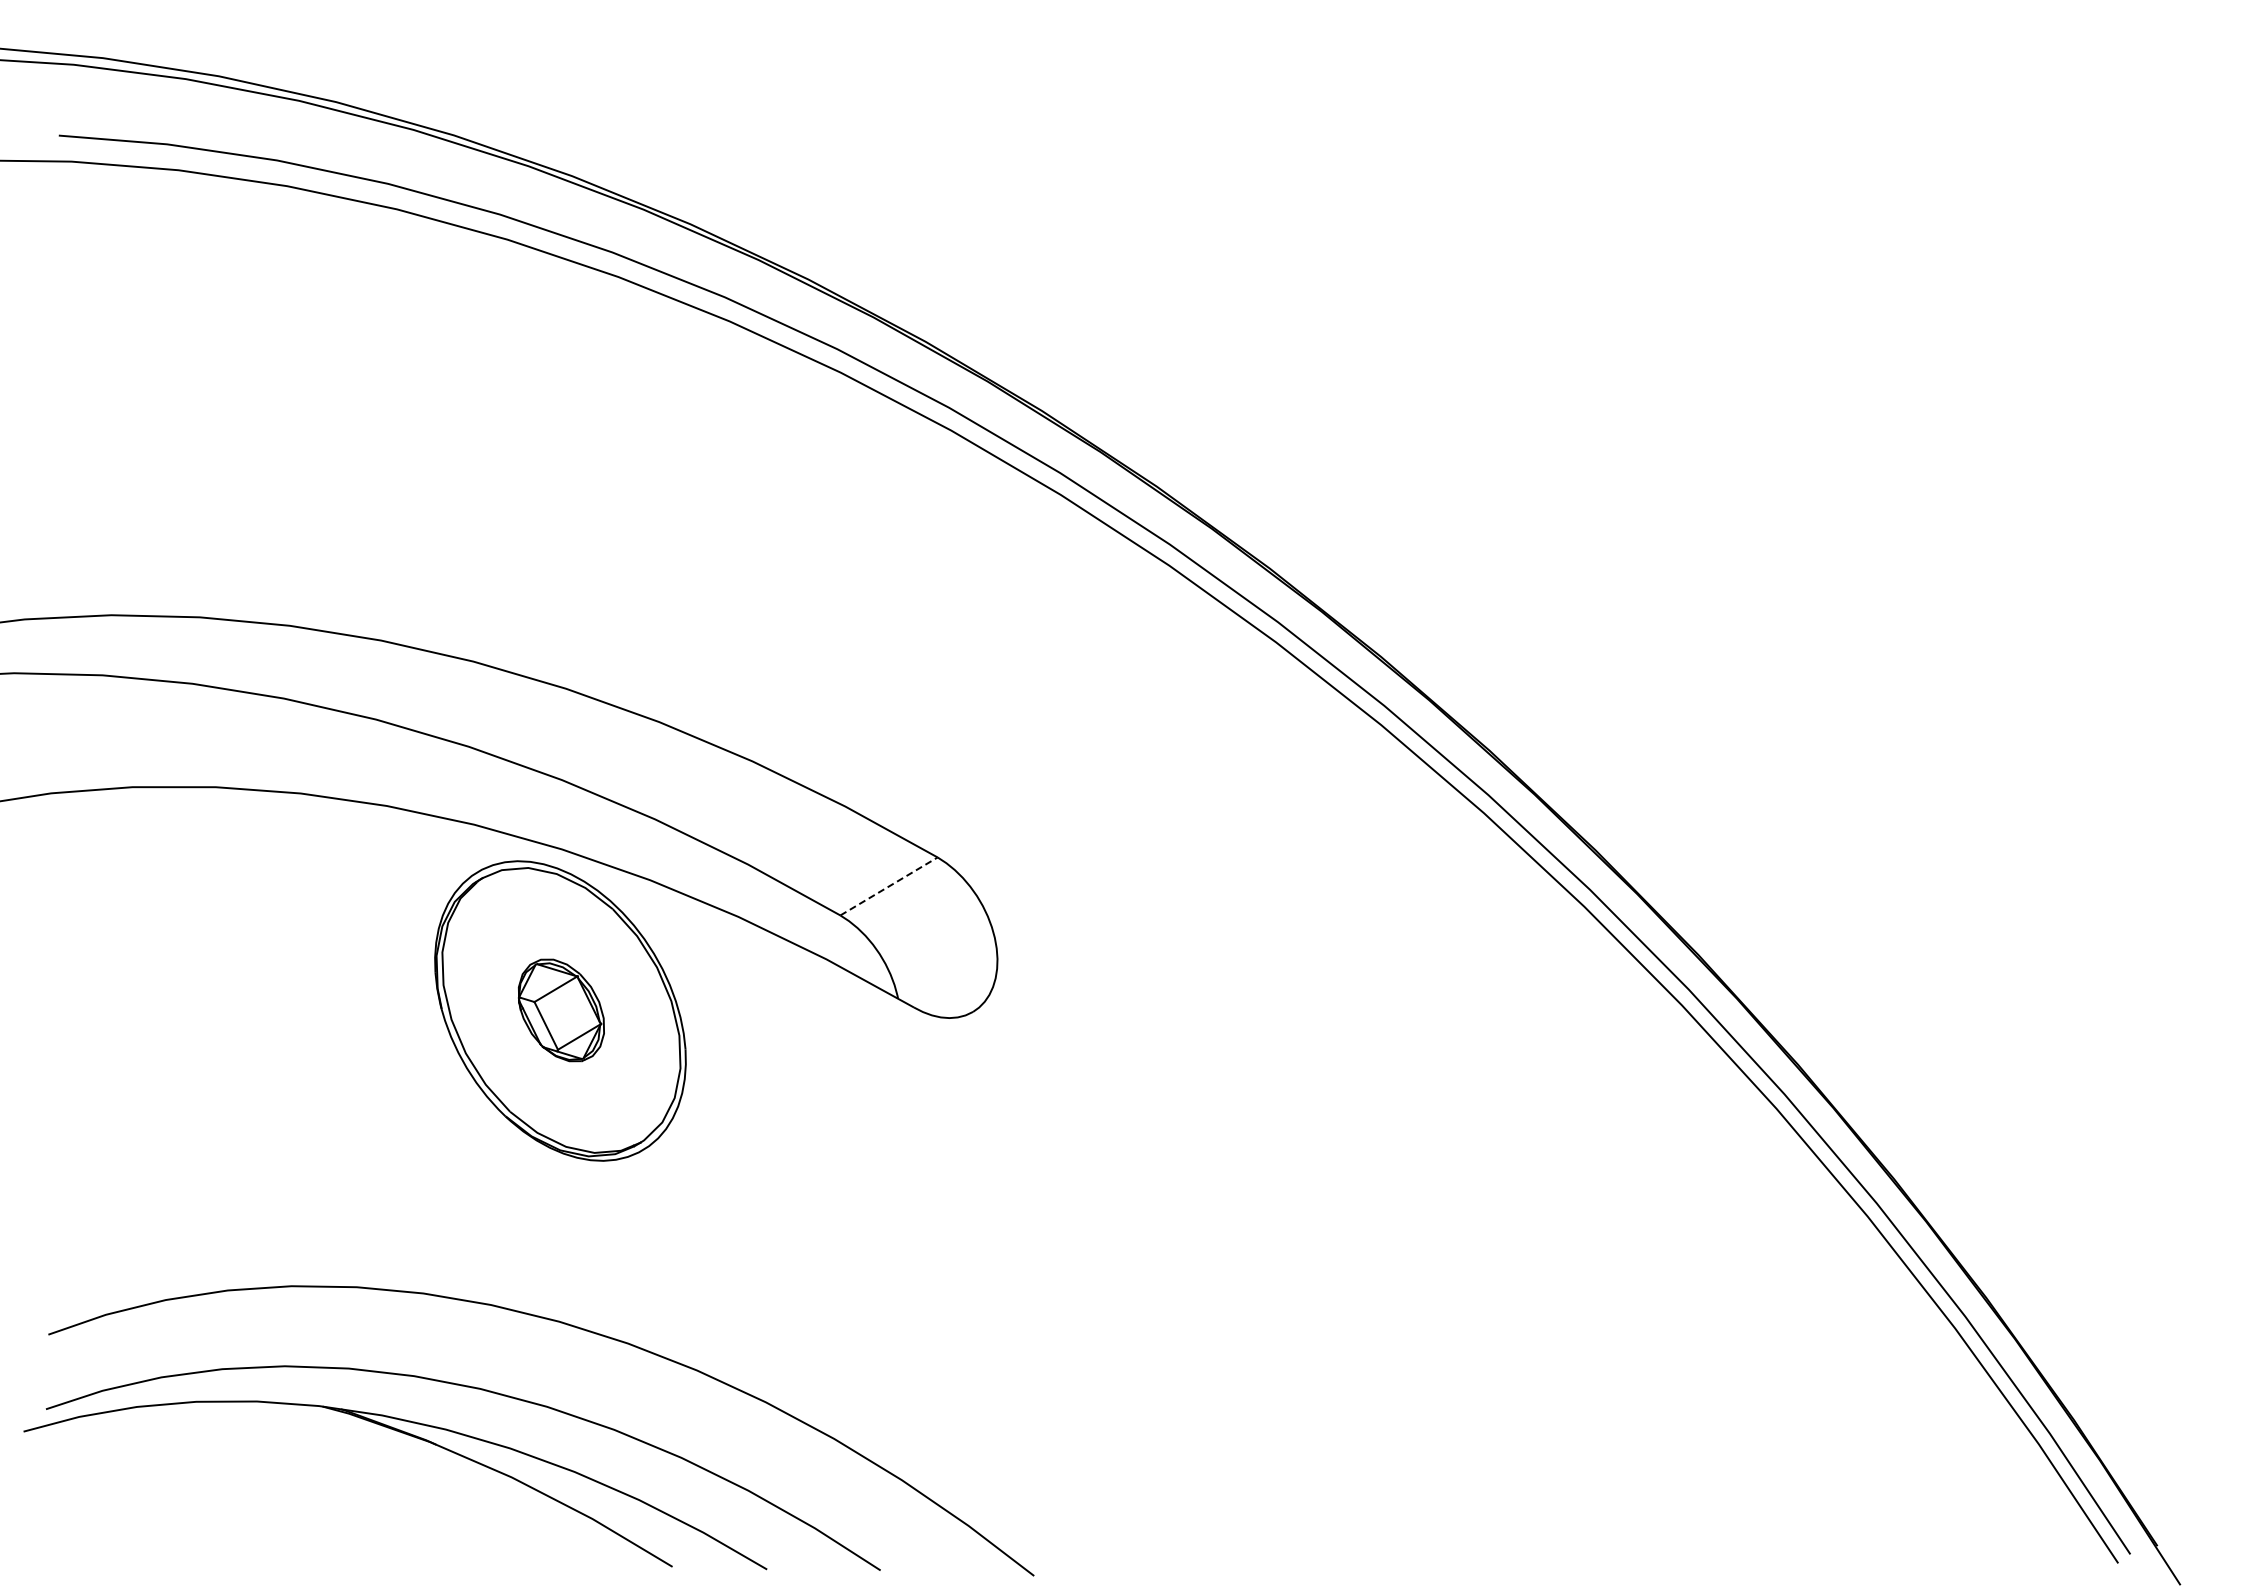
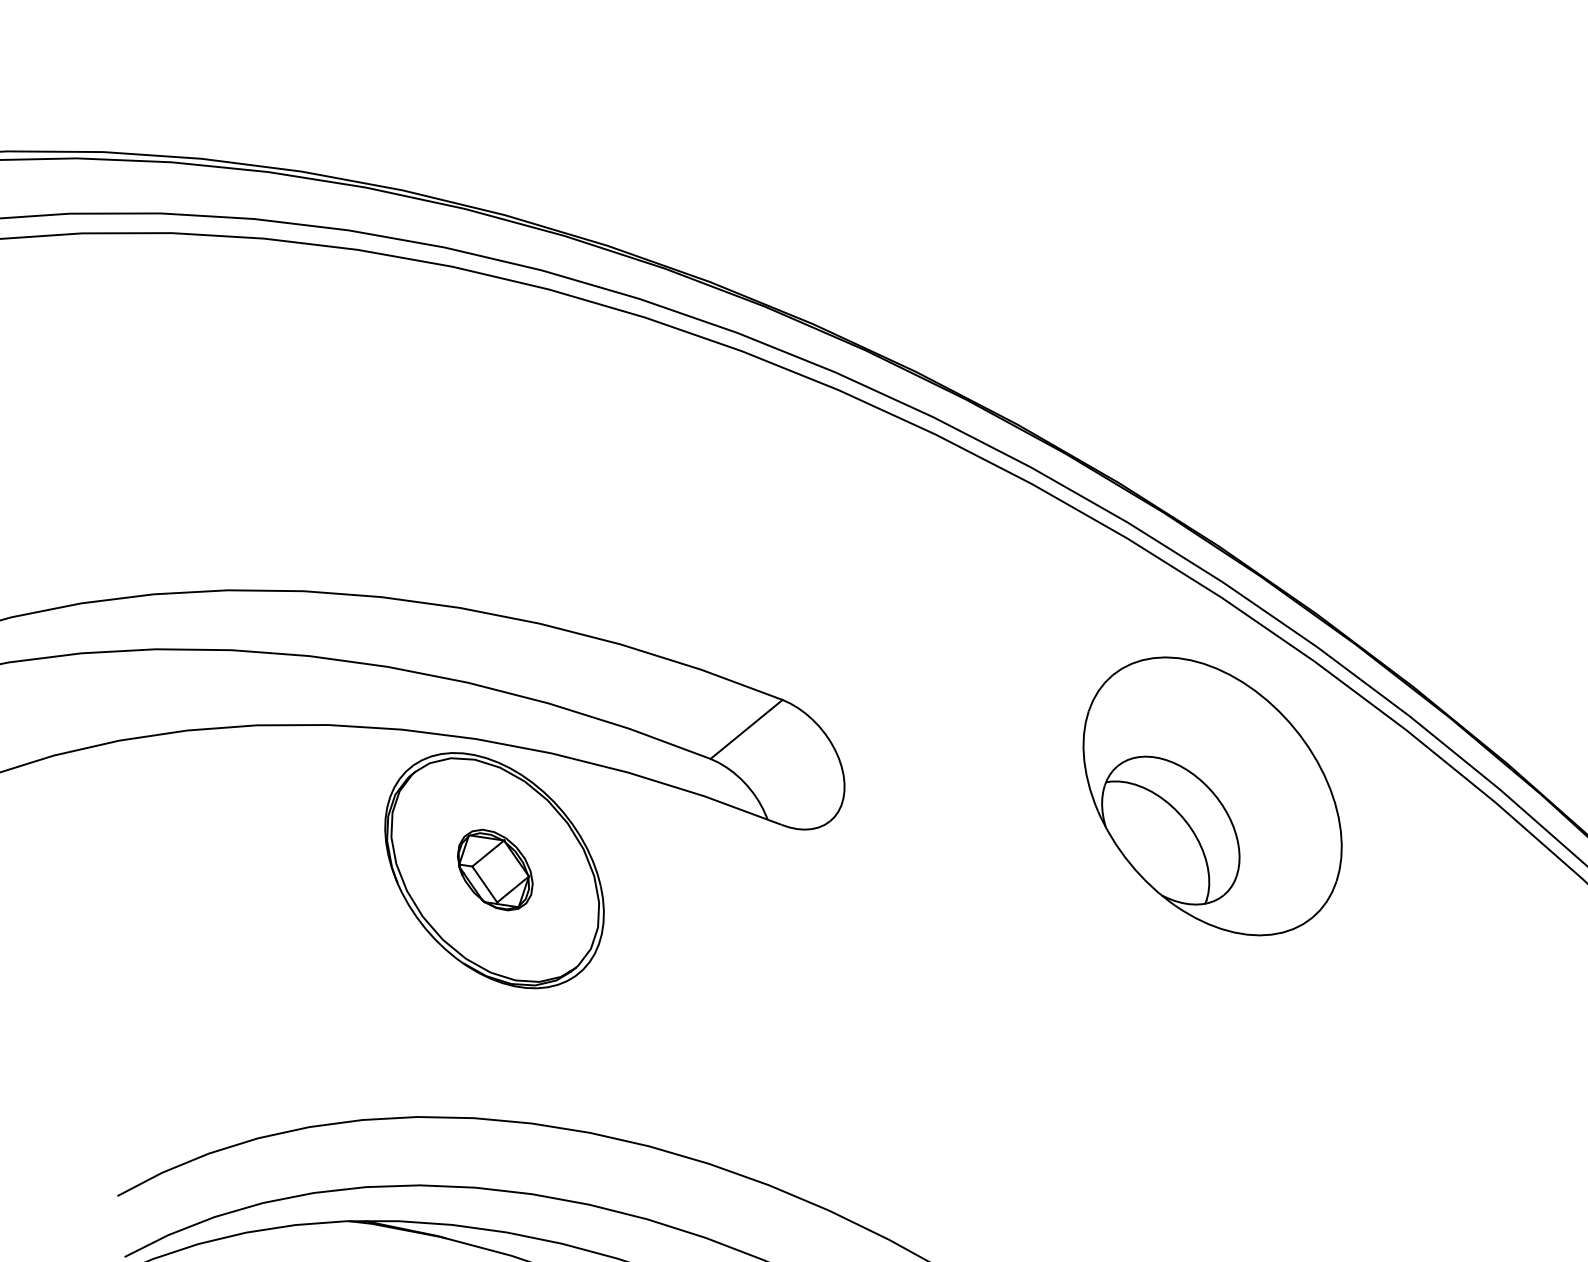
line: (889, 886) -> (746, 729), dashed -> solid
part: (1437, 1050) -> (1212, 796), added

